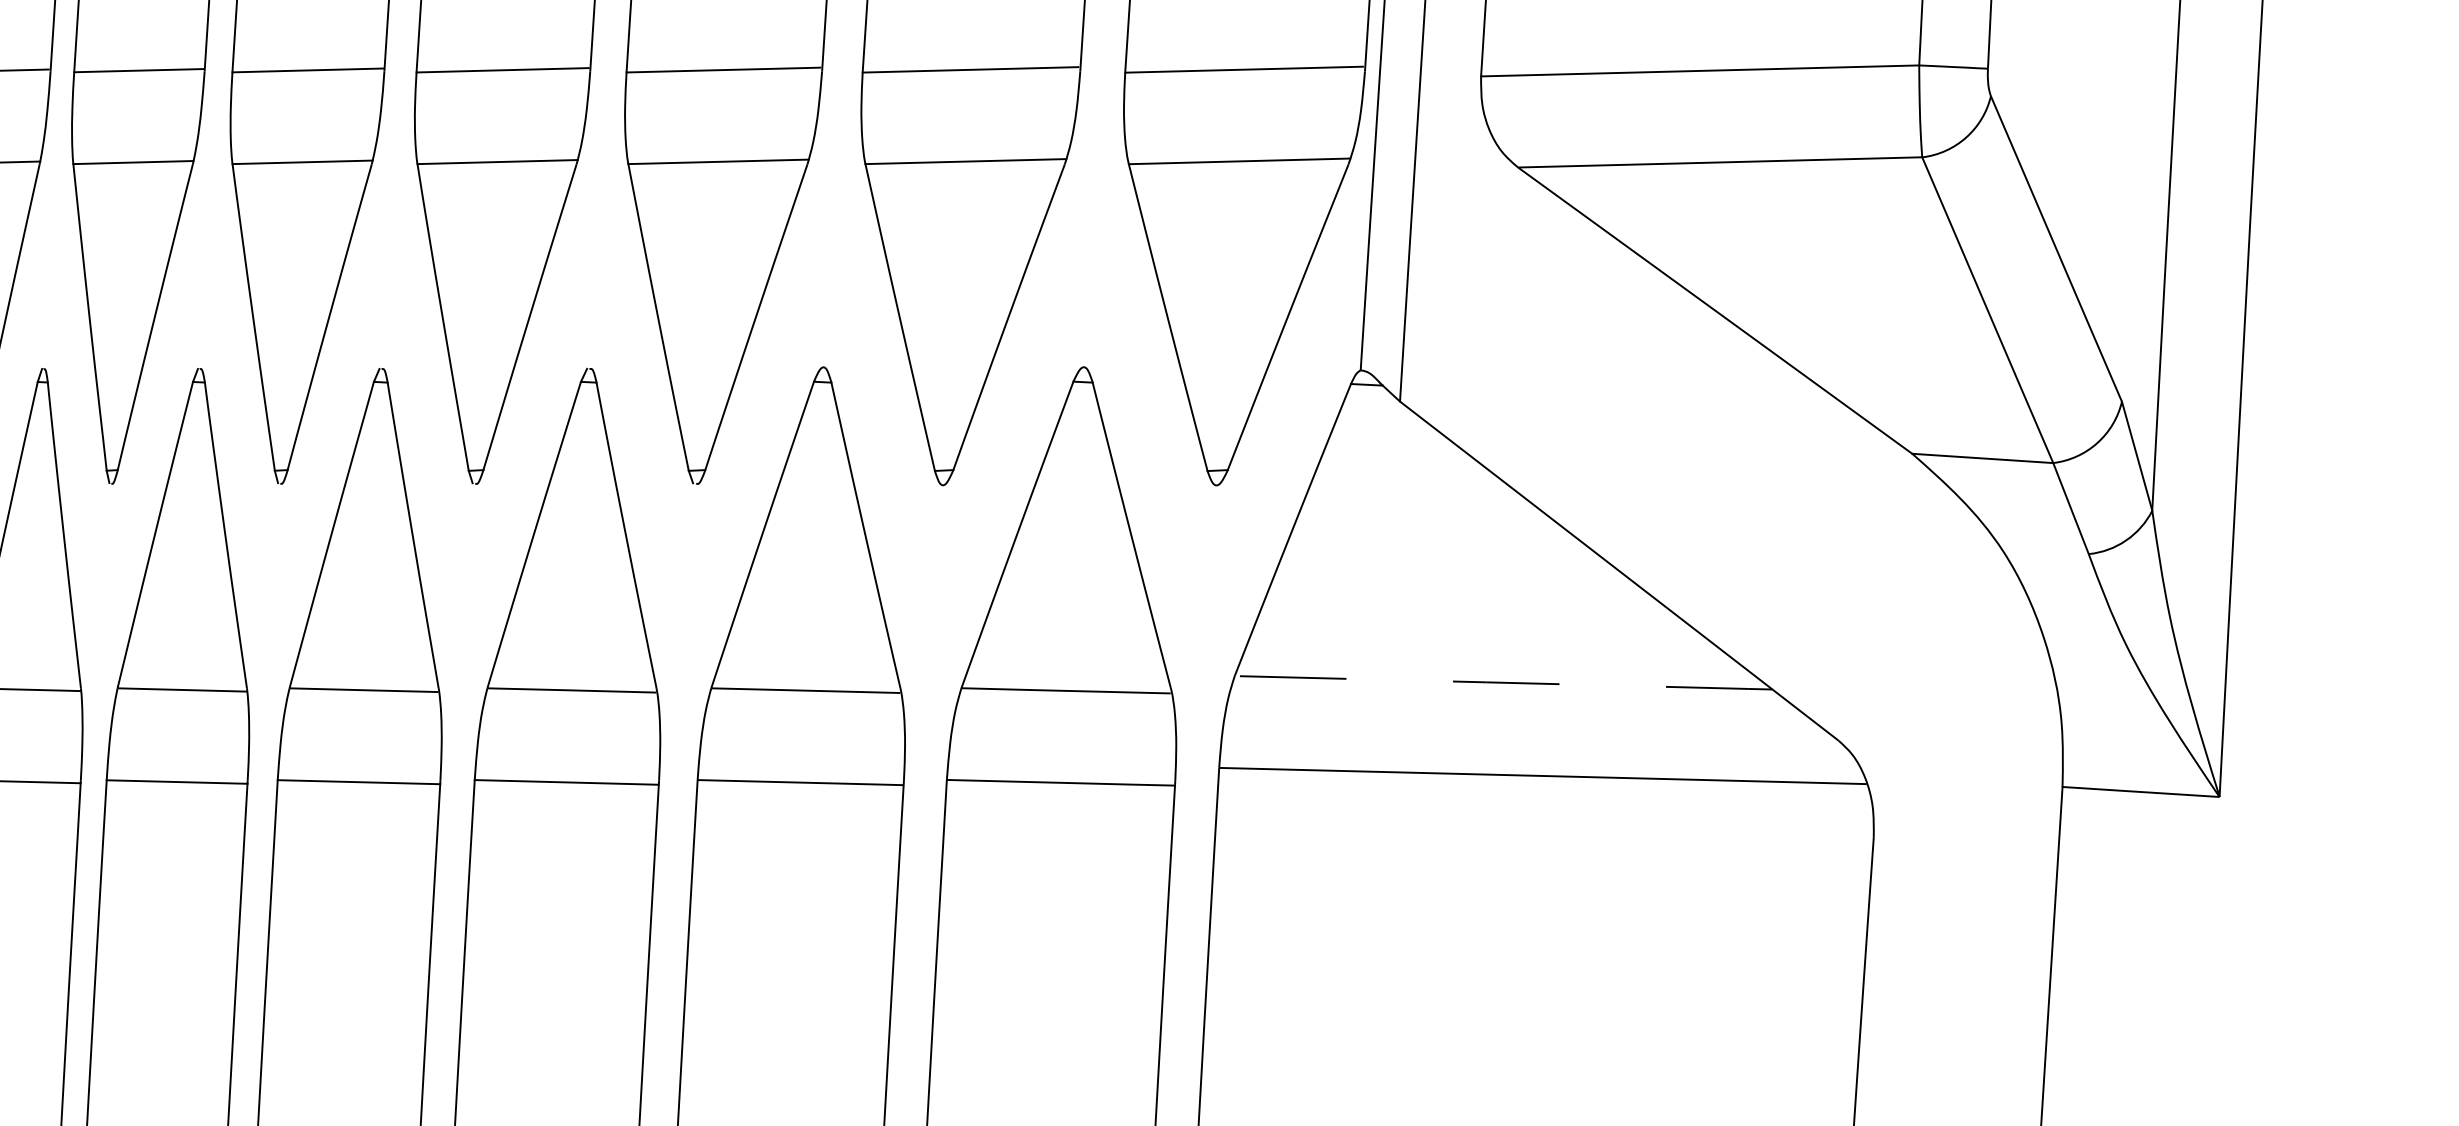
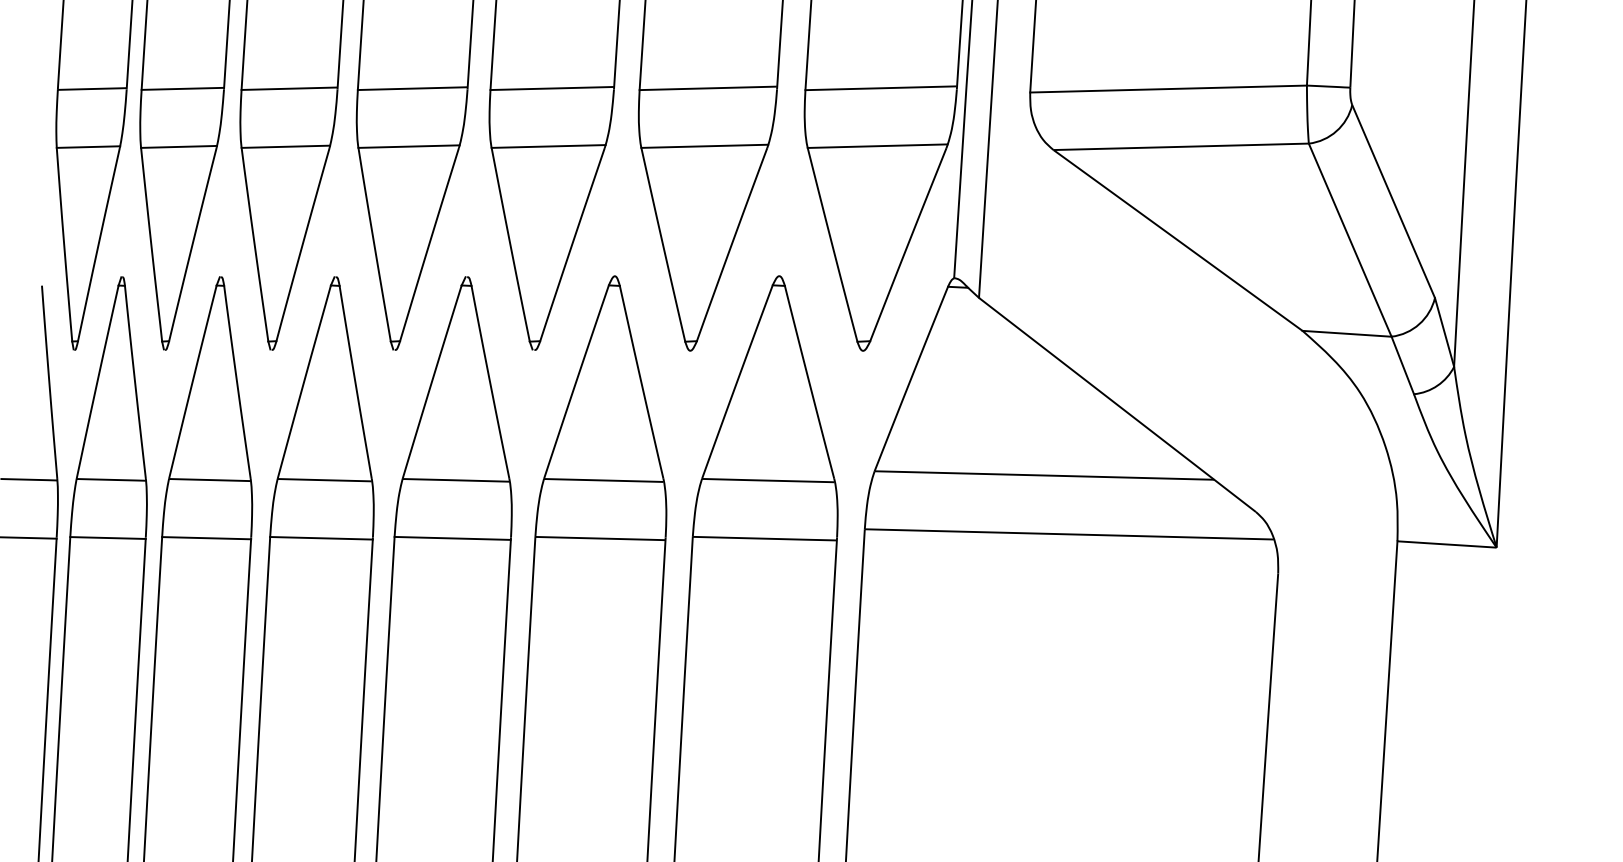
line: (1502, 682) -> (1043, 475), dashed -> solid

